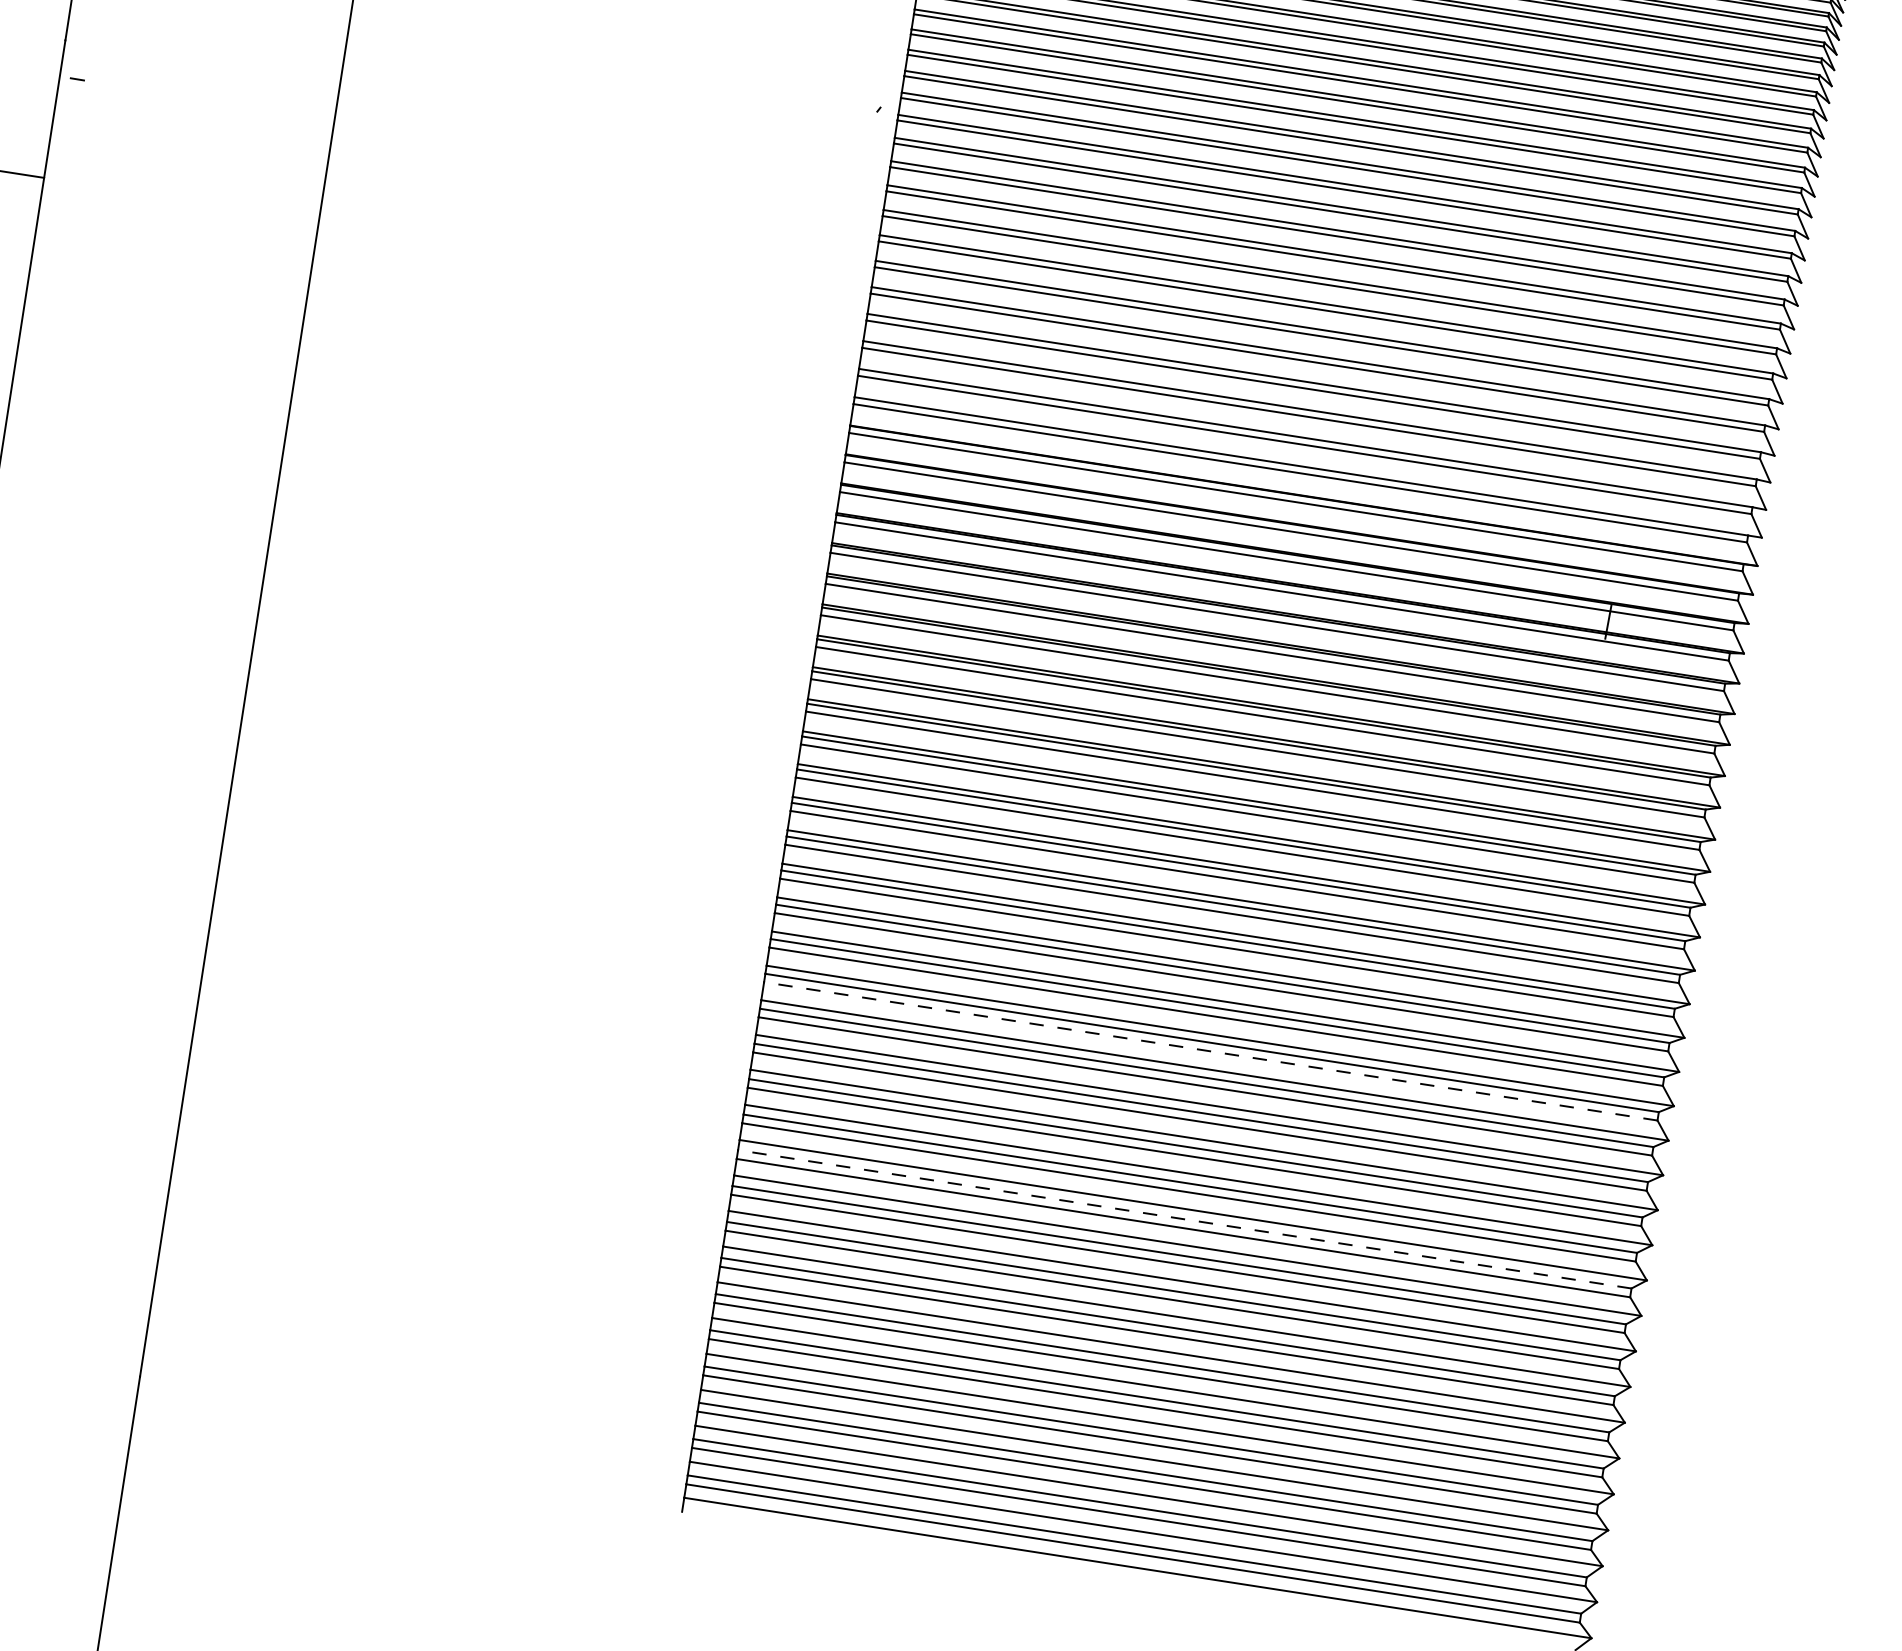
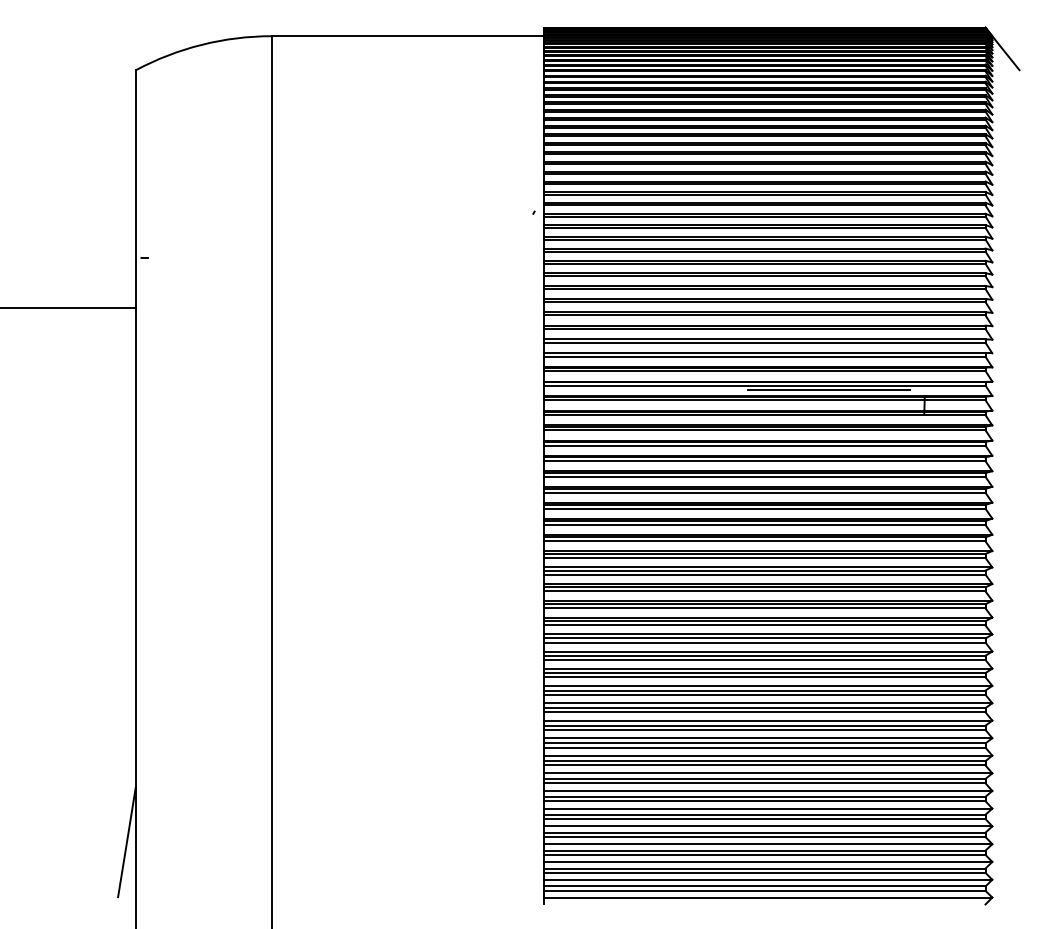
line: (1419, 559) -> (828, 389), added
line: (1210, 1051) -> (764, 642), dashed -> solid
line: (1184, 1218) -> (764, 725), dashed -> solid

